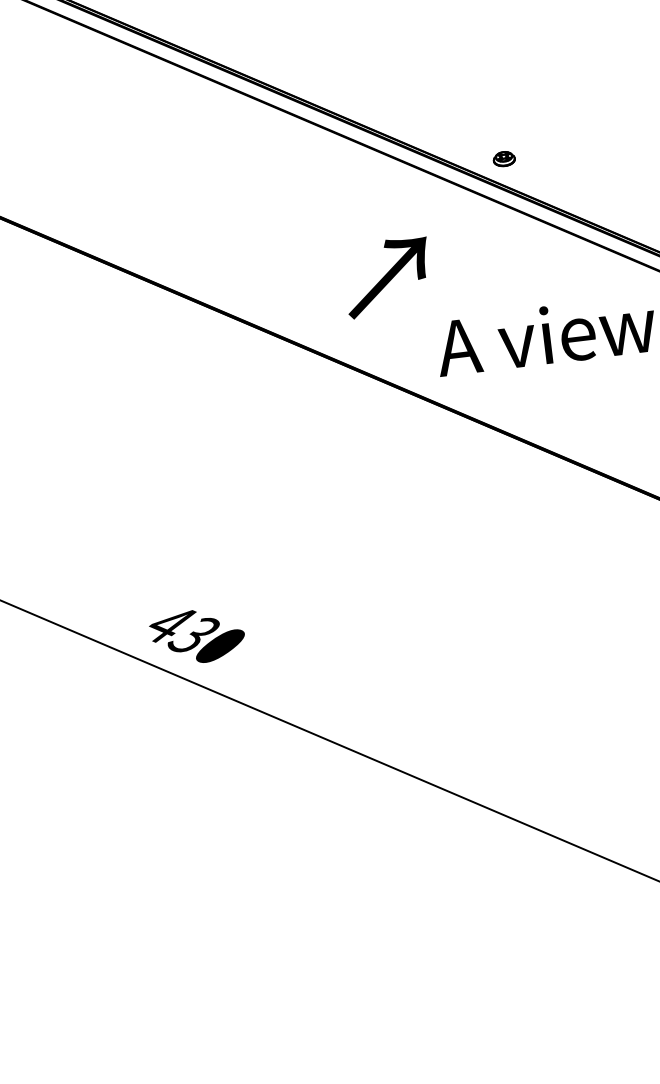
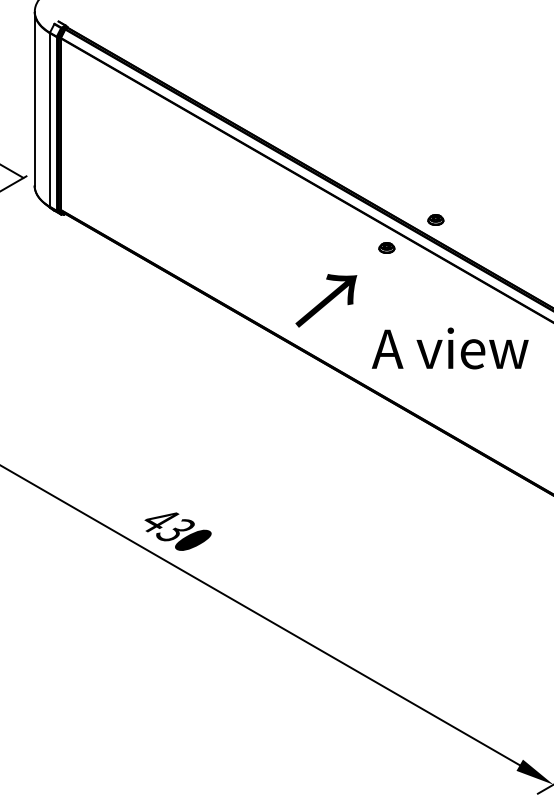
part: (440, 205) -> (386, 247), added
text: (387, 277) -> (326, 300), moved

